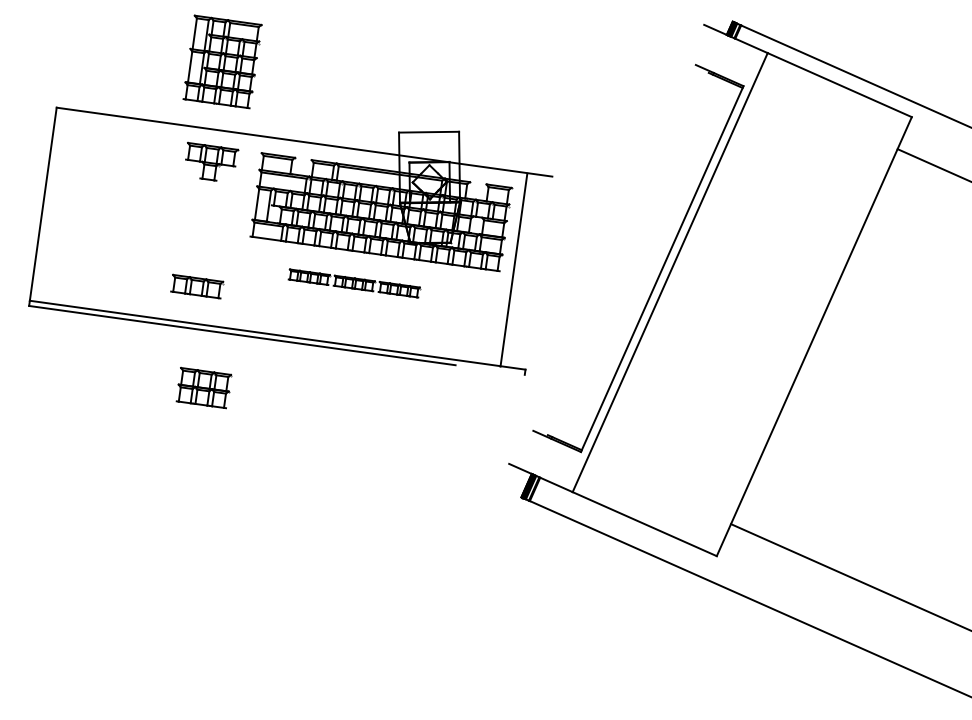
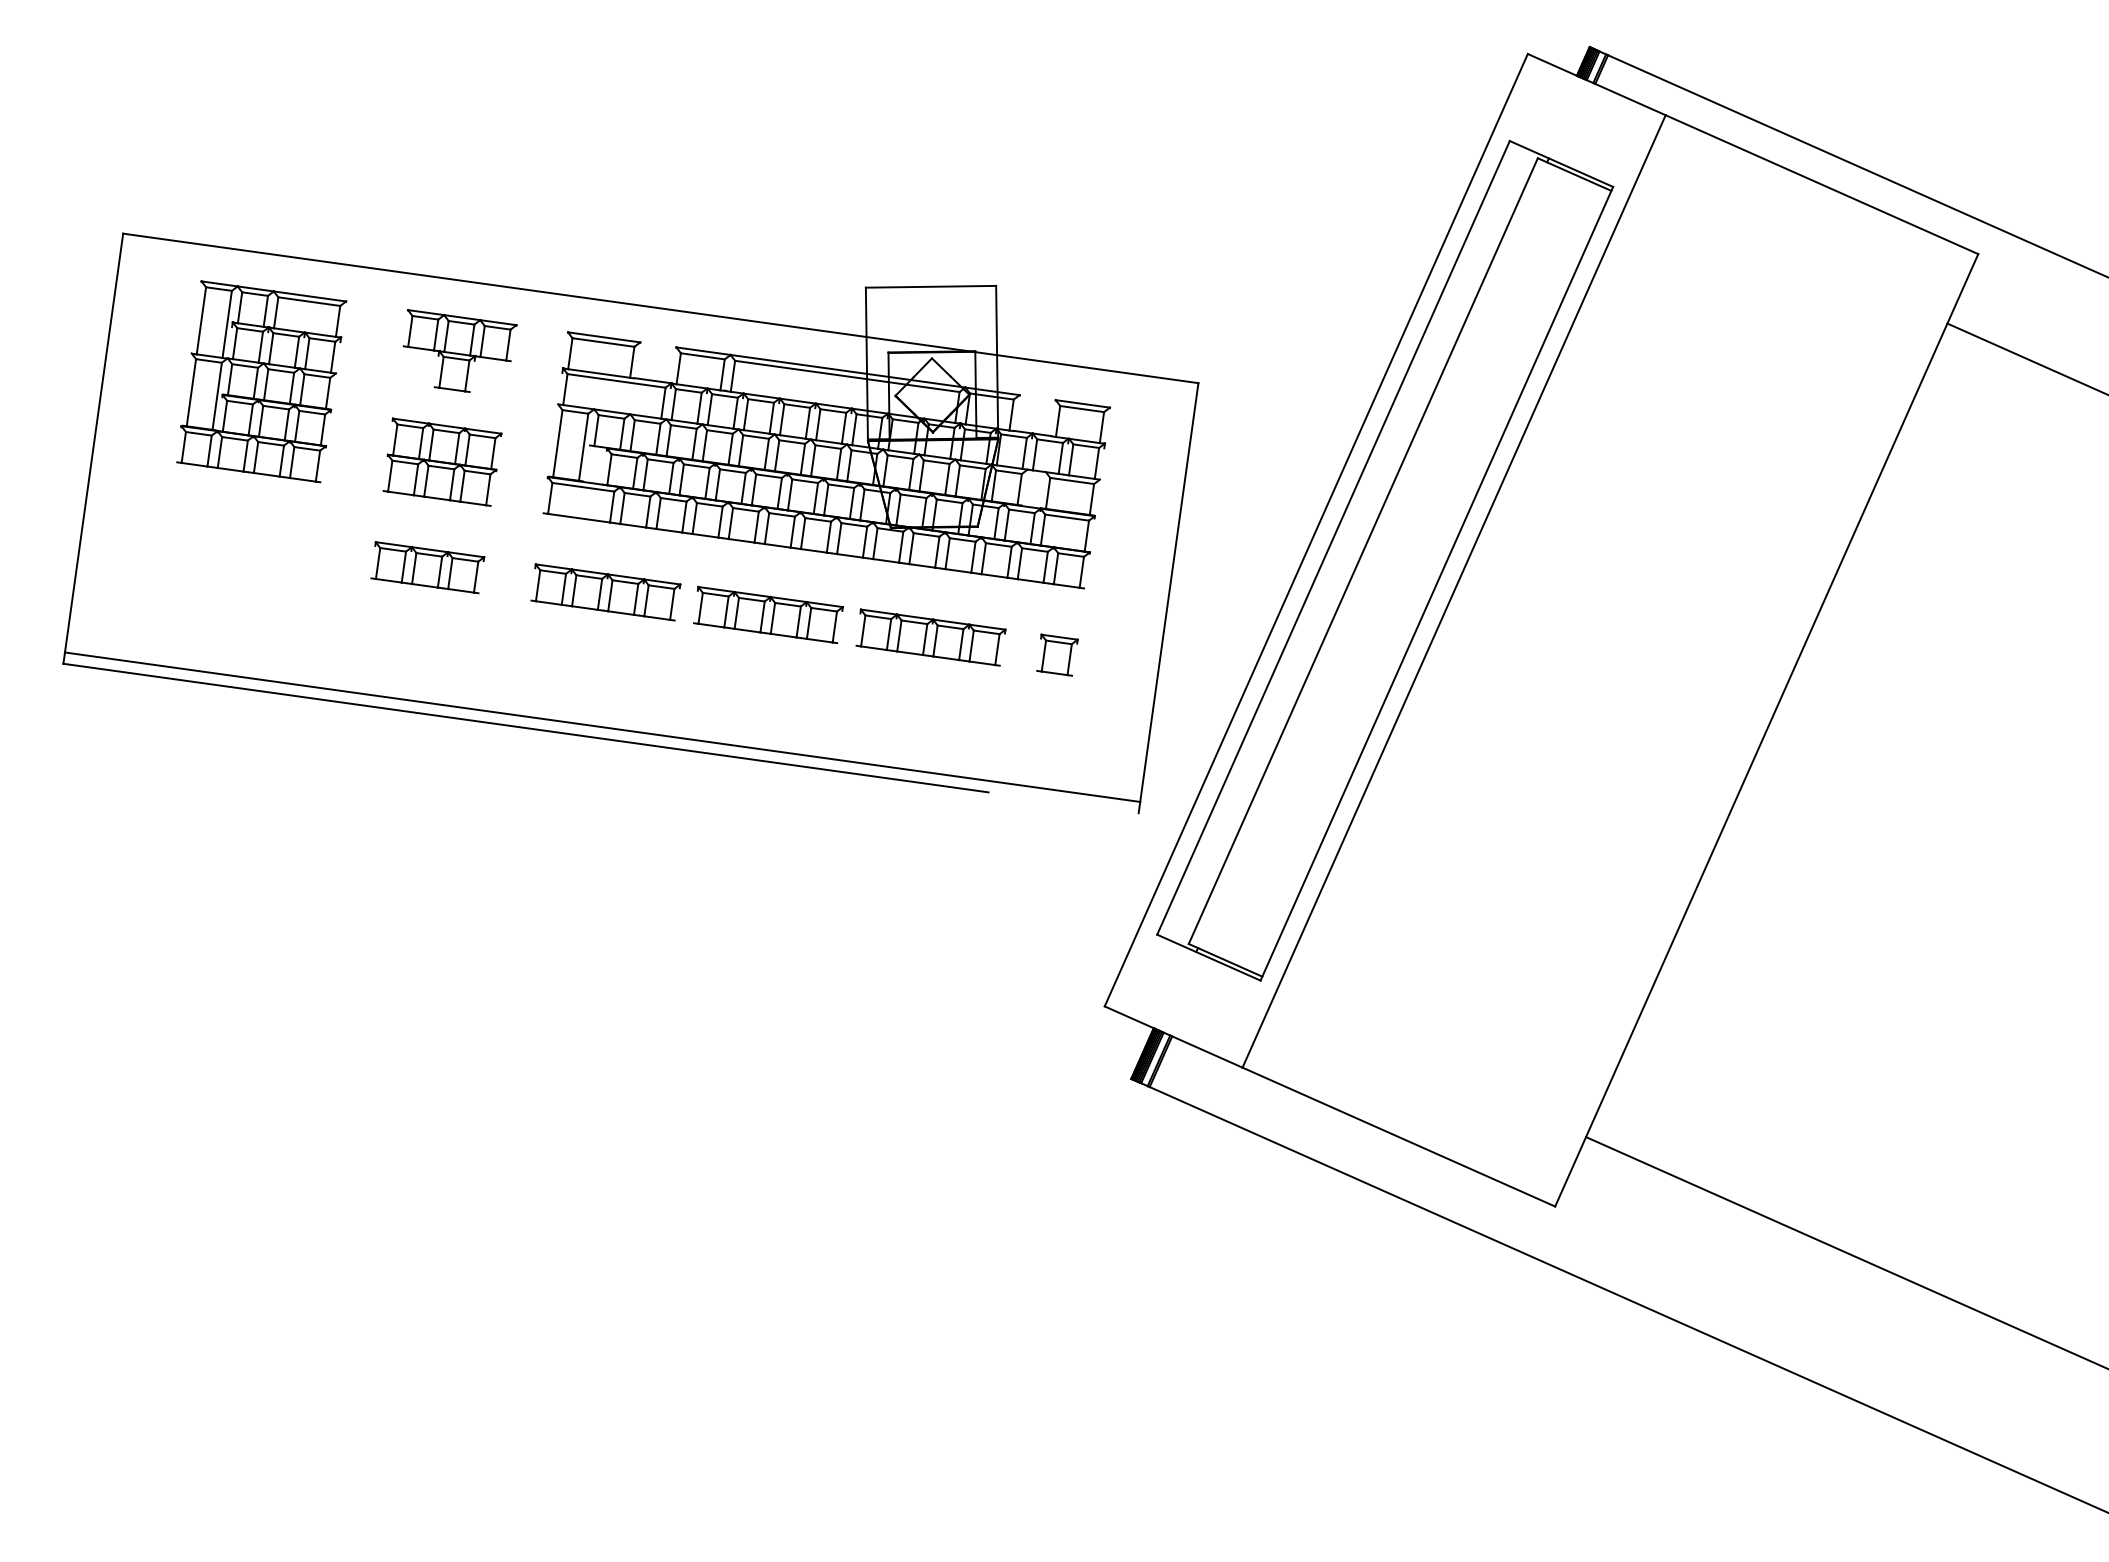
part: (222, 61) -> (261, 380), moved
line: (606, 243) -> (1315, 528), added
line: (614, 247) -> (1333, 536), added
line: (627, 253) -> (1361, 549), added
line: (513, 269) -> (1168, 591), moved
part: (354, 283) -> (769, 615), size x1.67
part: (197, 286) -> (428, 567), moved
part: (487, 301) -> (1057, 654), added
part: (203, 387) -> (441, 461), moved

